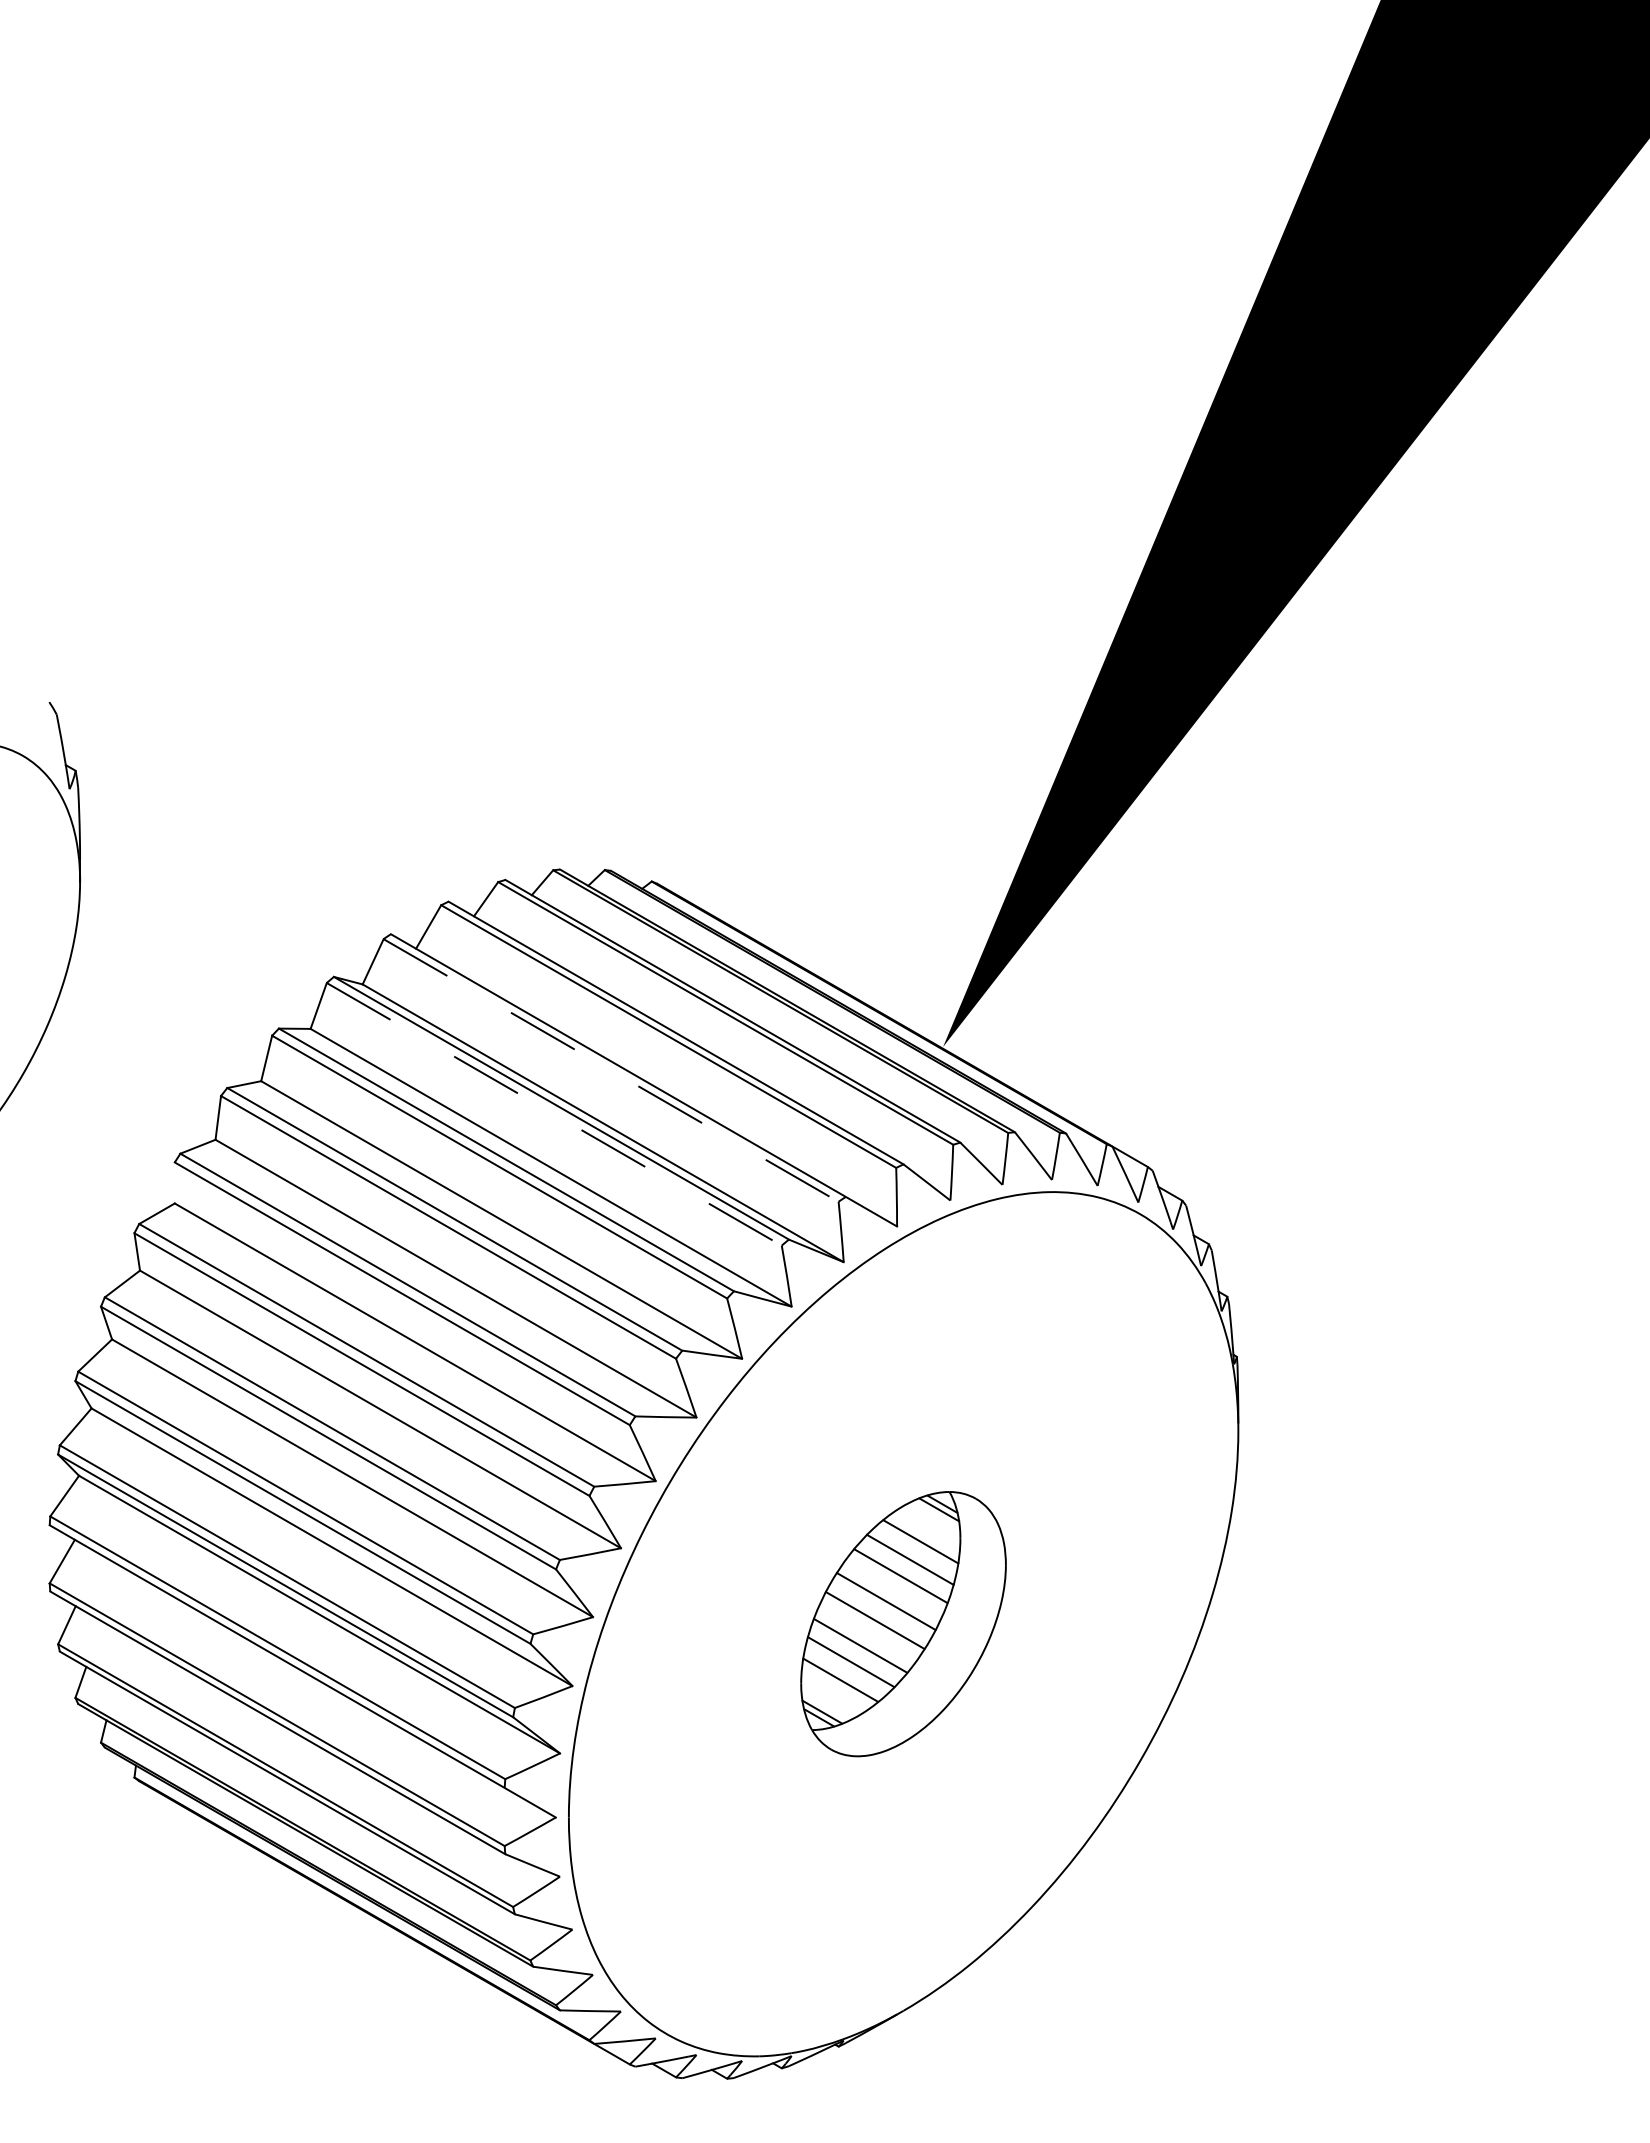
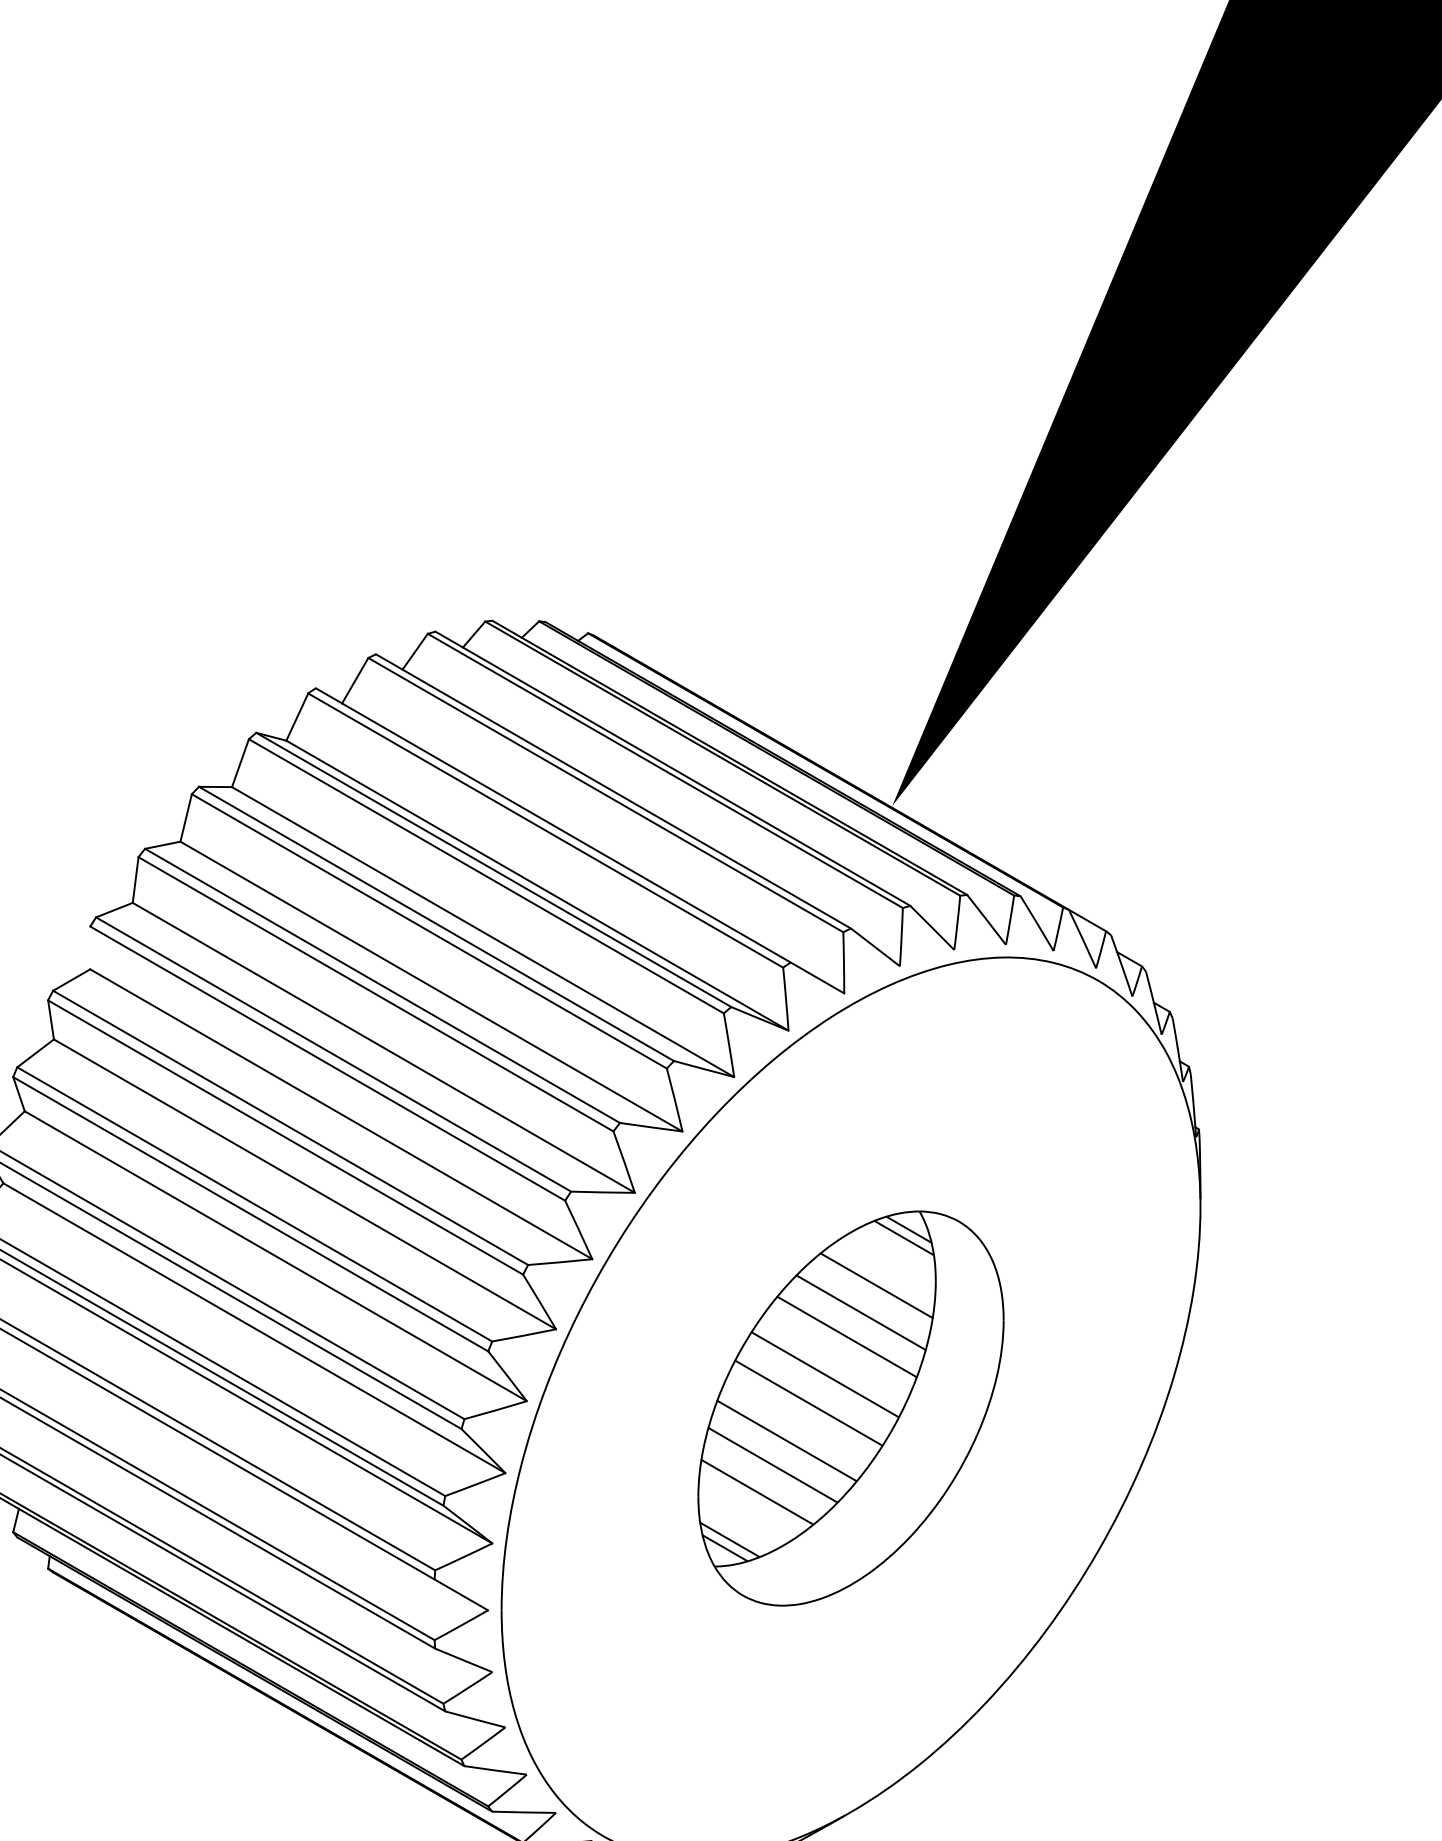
line: (611, 1070) -> (546, 830), dashed -> solid
line: (554, 1114) -> (486, 876), dashed -> solid
part: (903, 1623) -> (850, 1407), size x1.43

